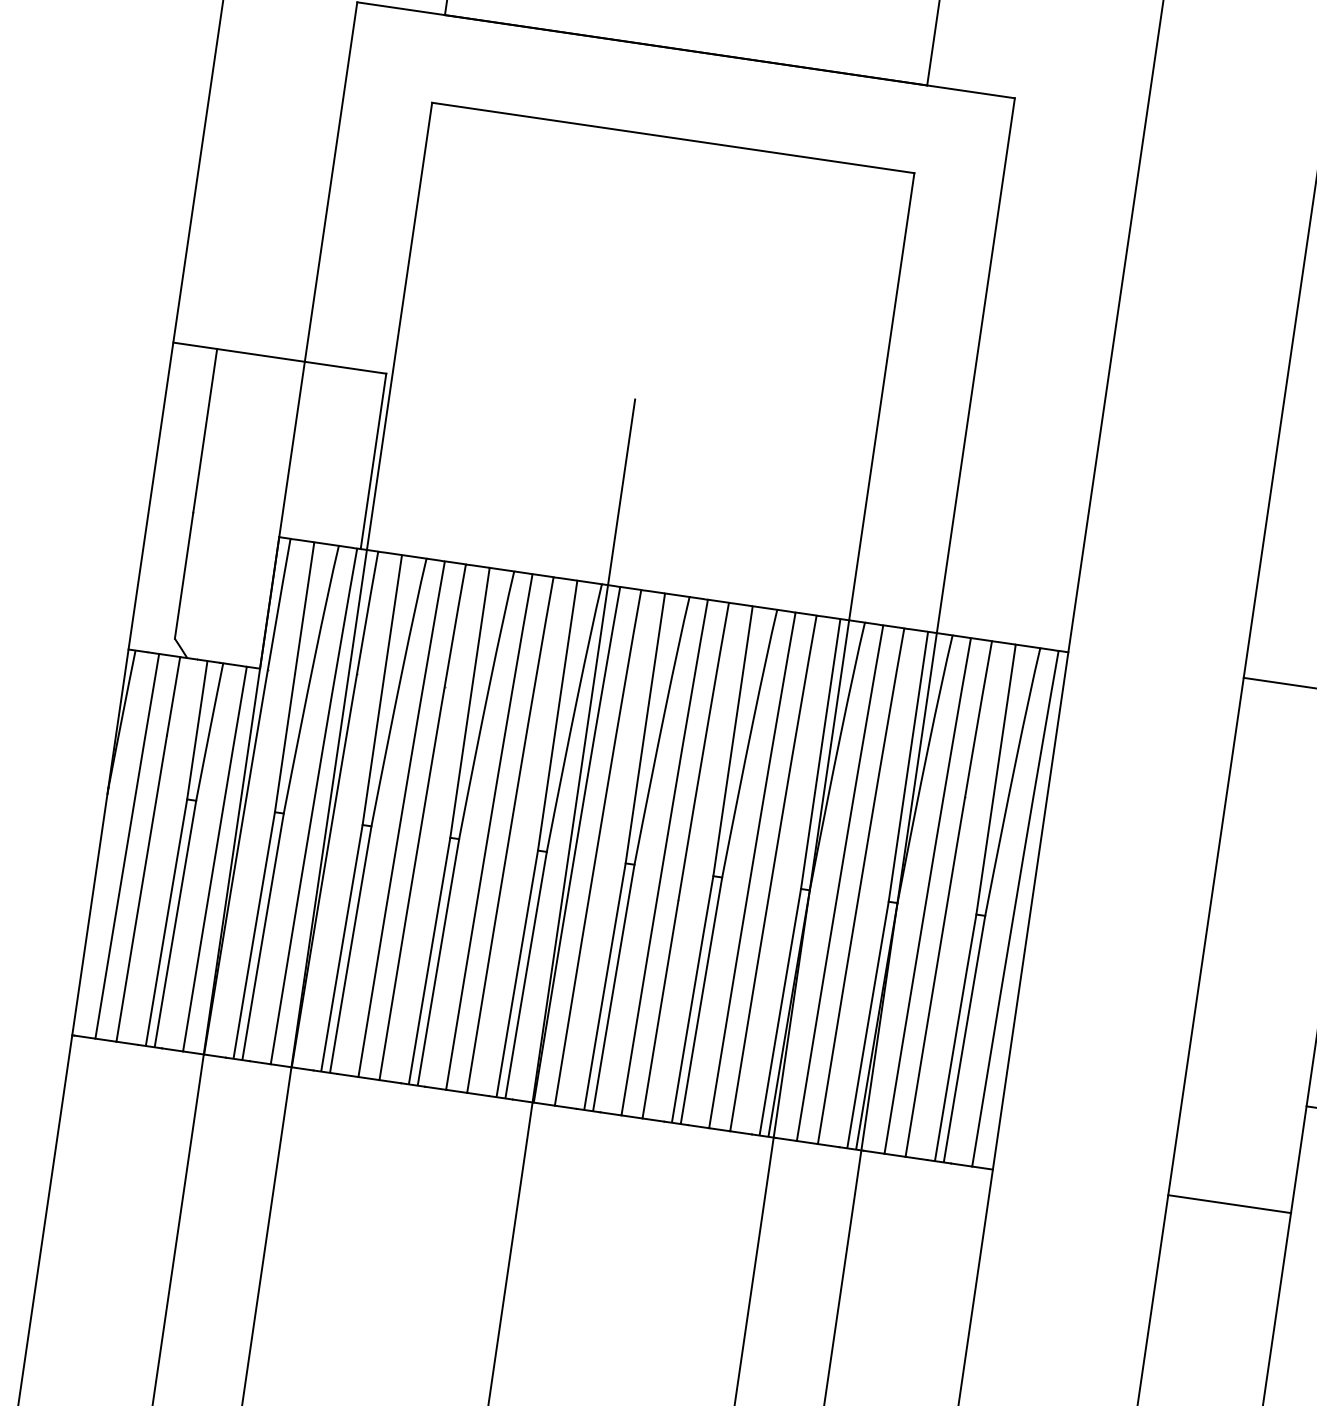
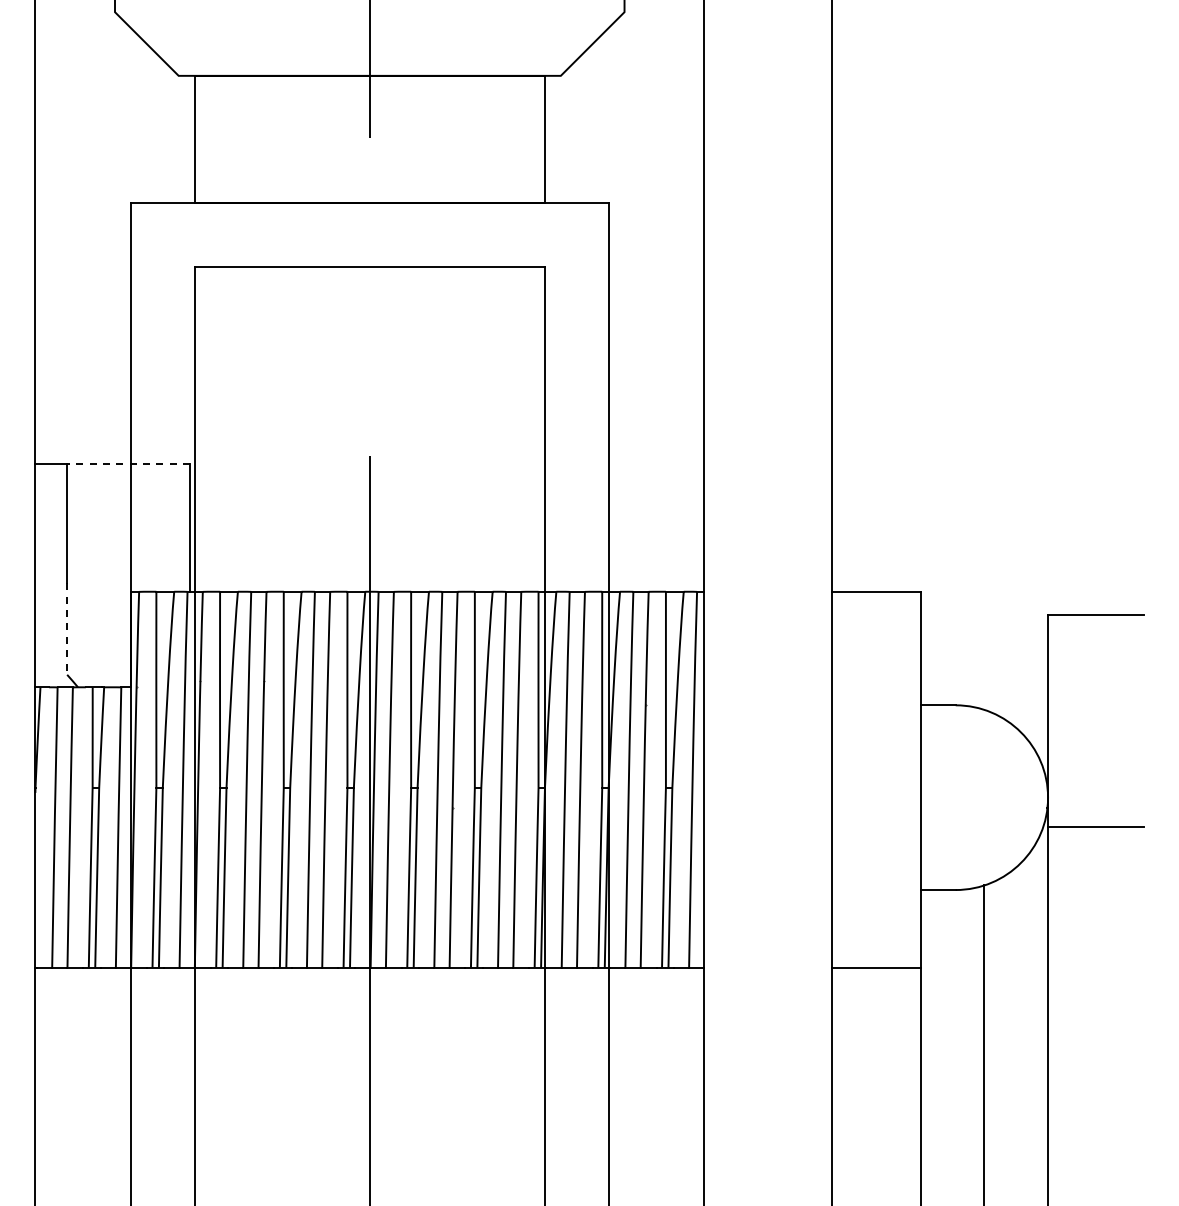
line: (301, 361) -> (128, 464), solid -> dashed
line: (184, 576) -> (67, 629), solid -> dashed

